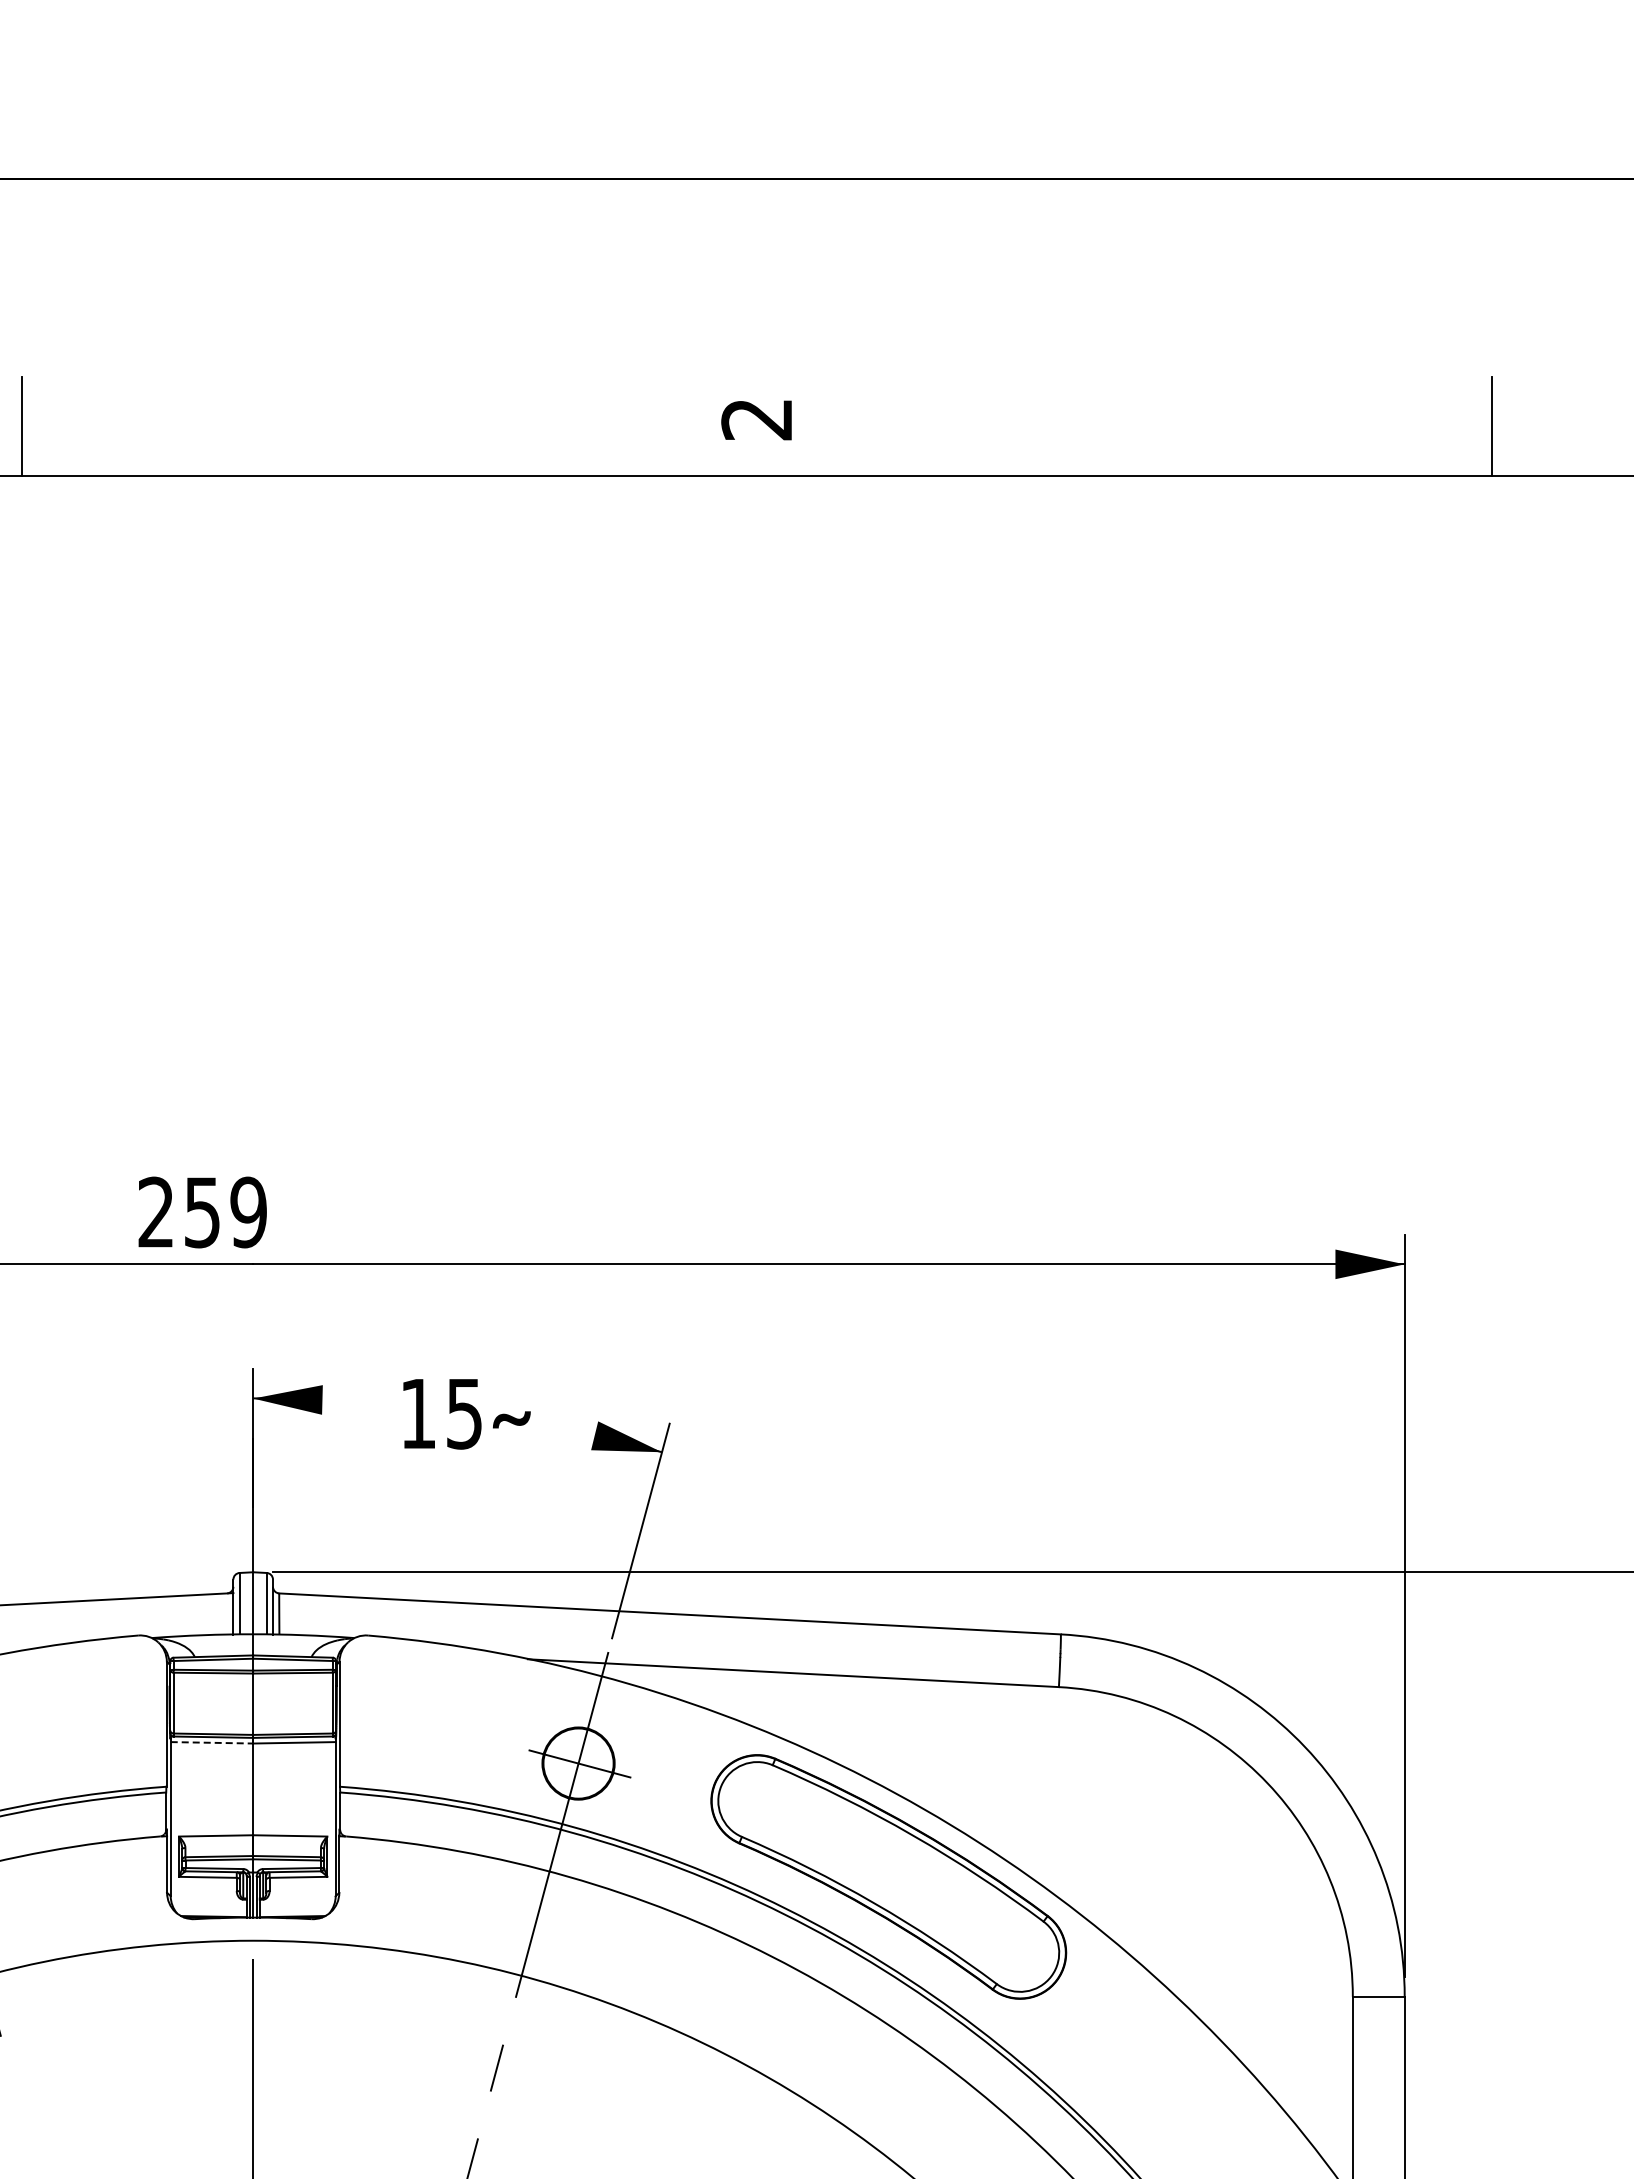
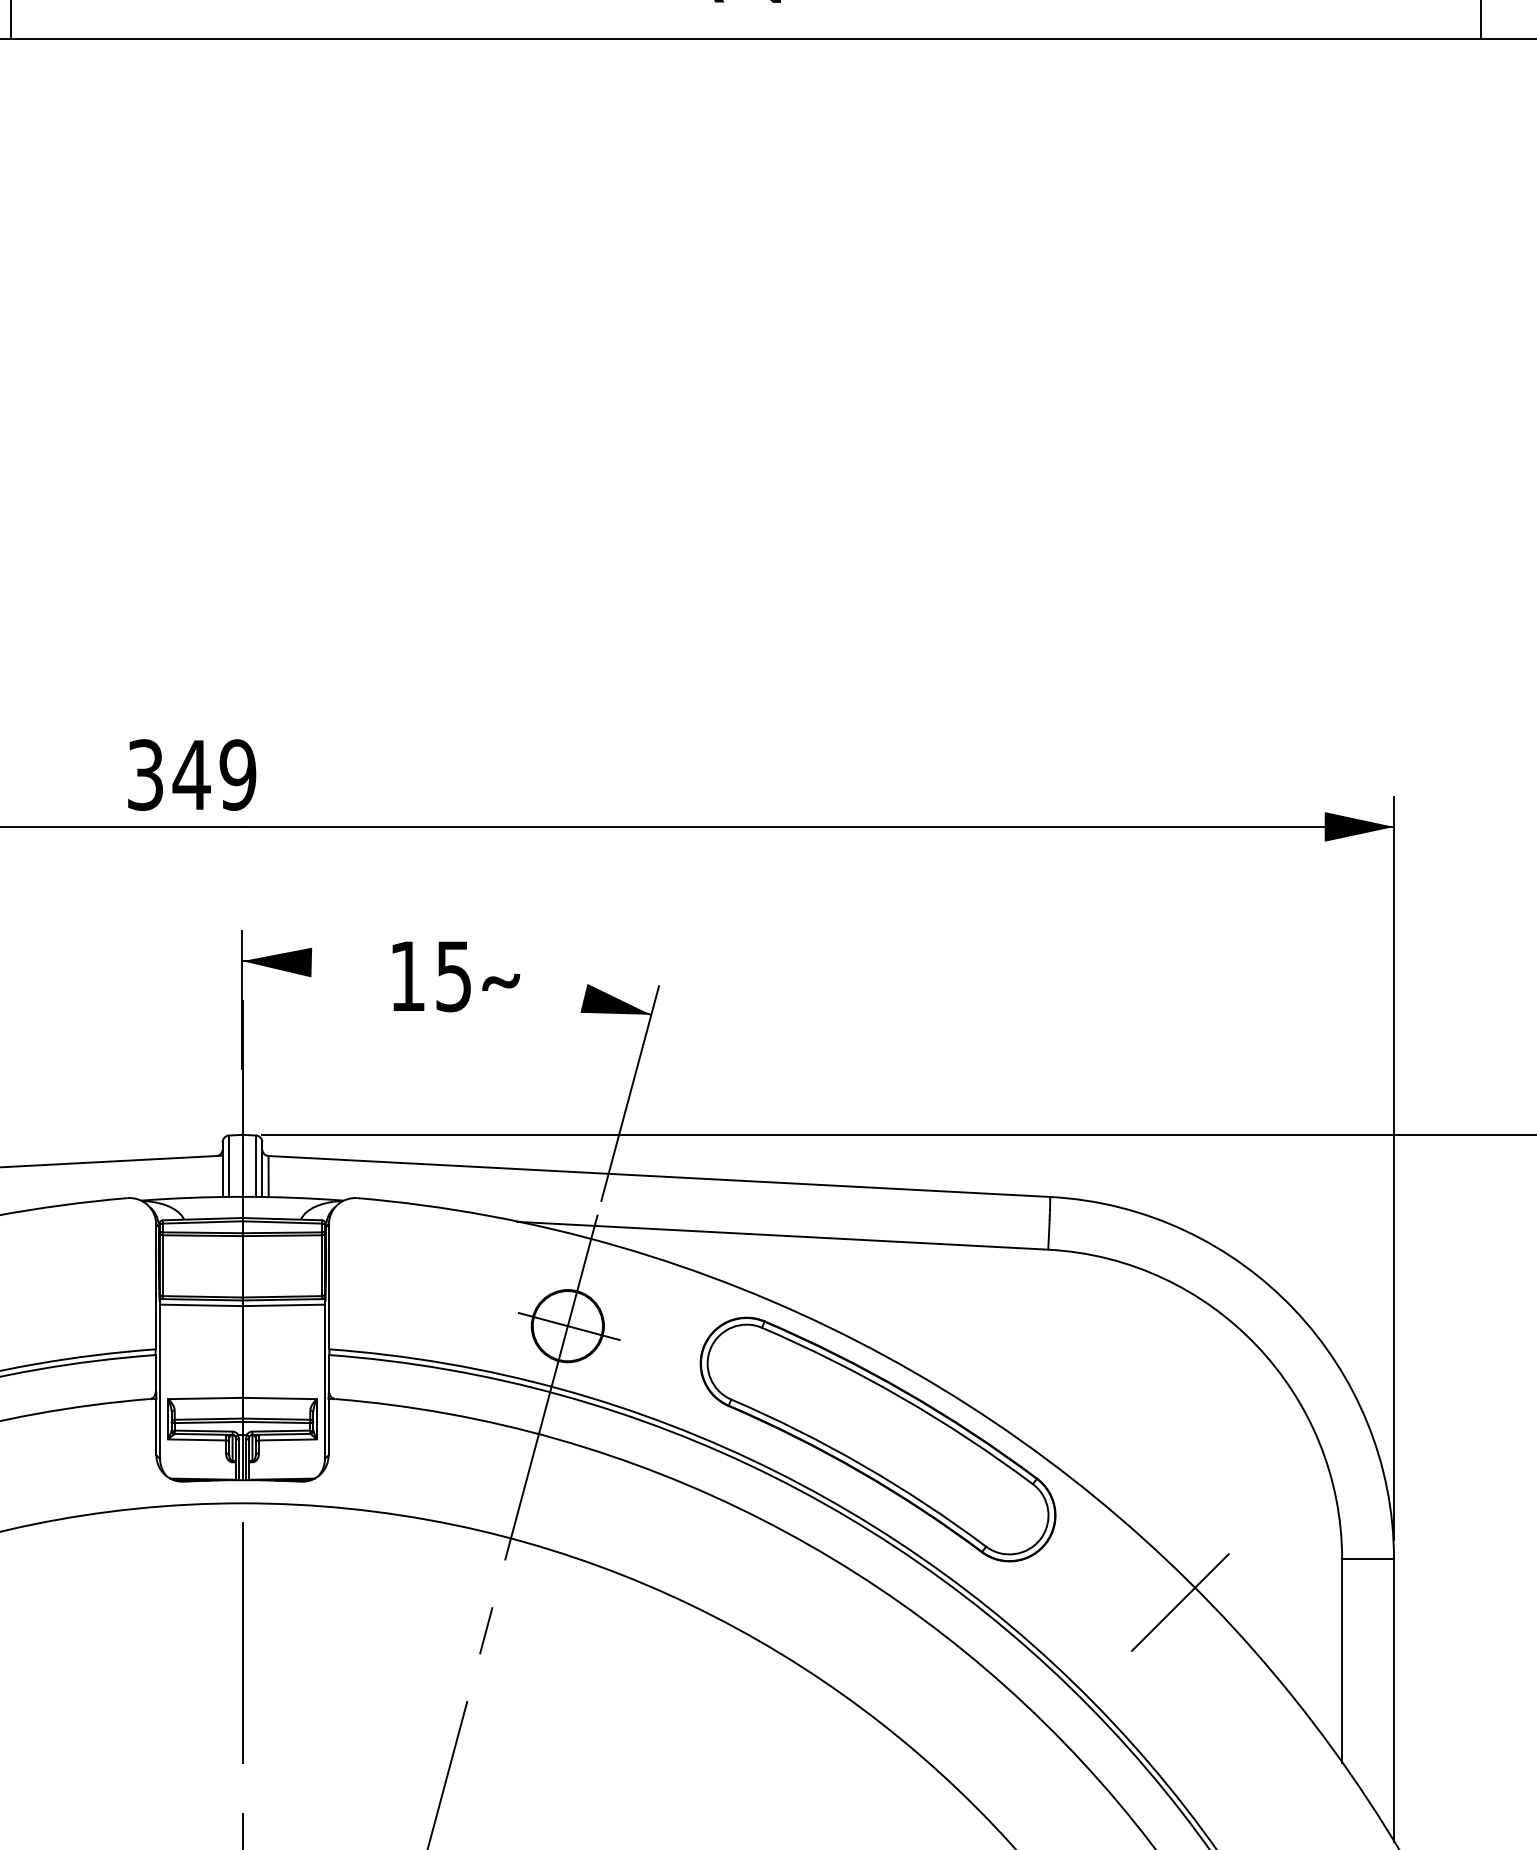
text: (179, 1212) -> (168, 775), 259 -> 349
line: (212, 1742) -> (201, 1305), dashed -> solid
line: (1191, 2039) -> (1180, 1602), added

